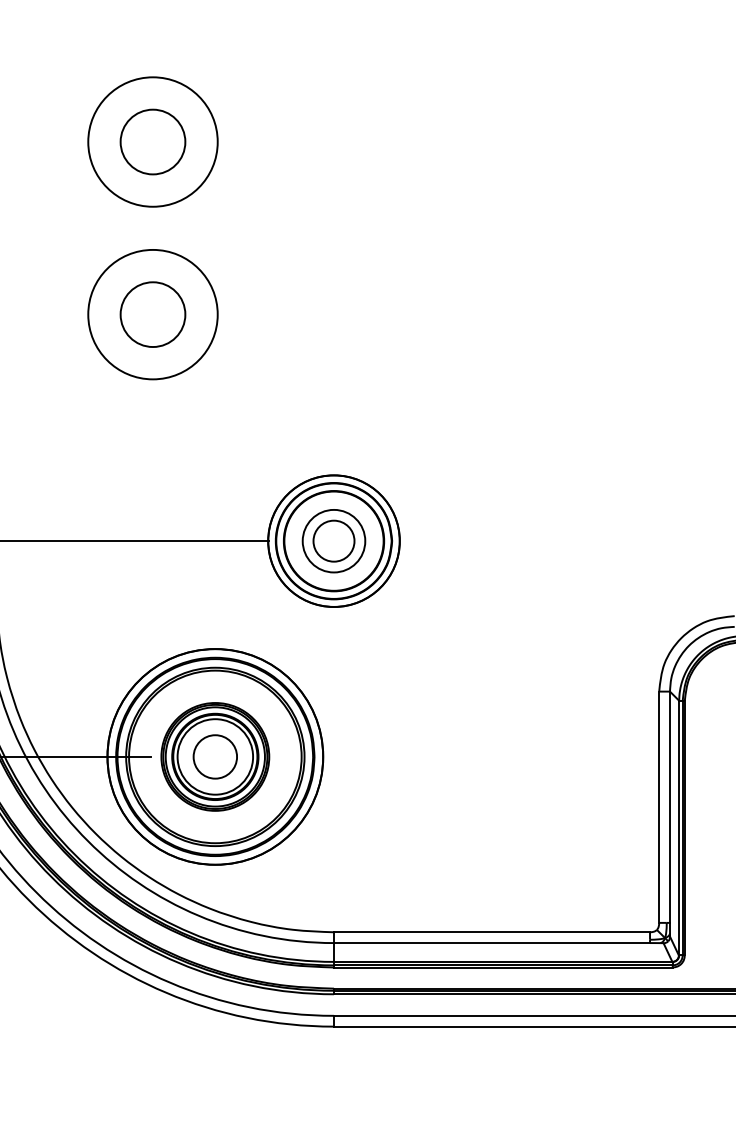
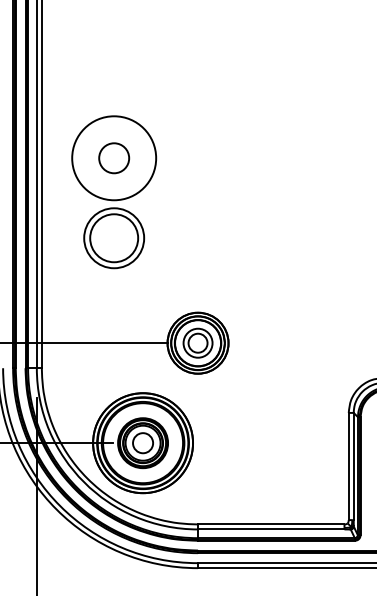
circle: (153, 142) -> (114, 158), size x1.4
circle: (153, 315) -> (114, 238), size x1.6

